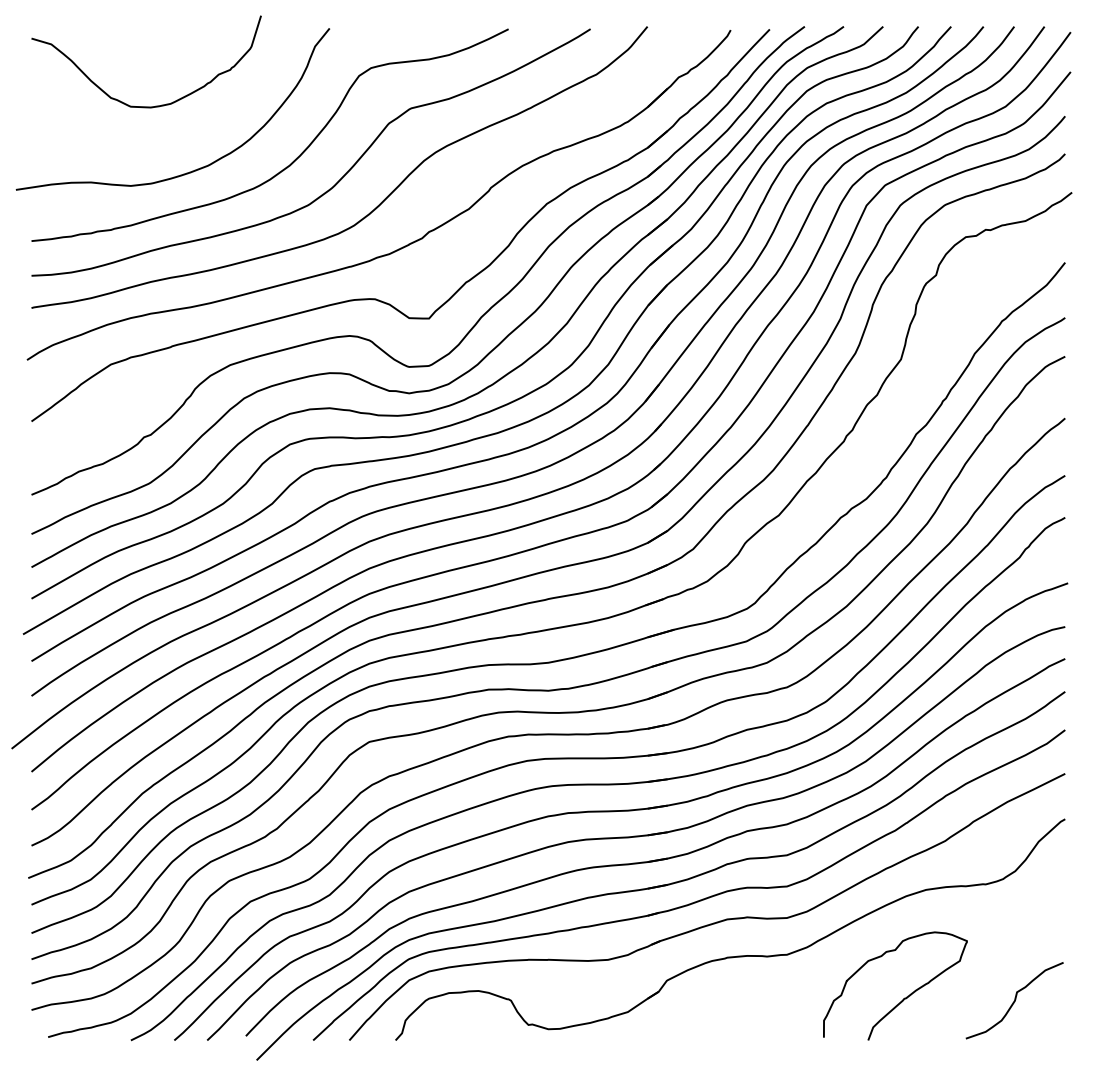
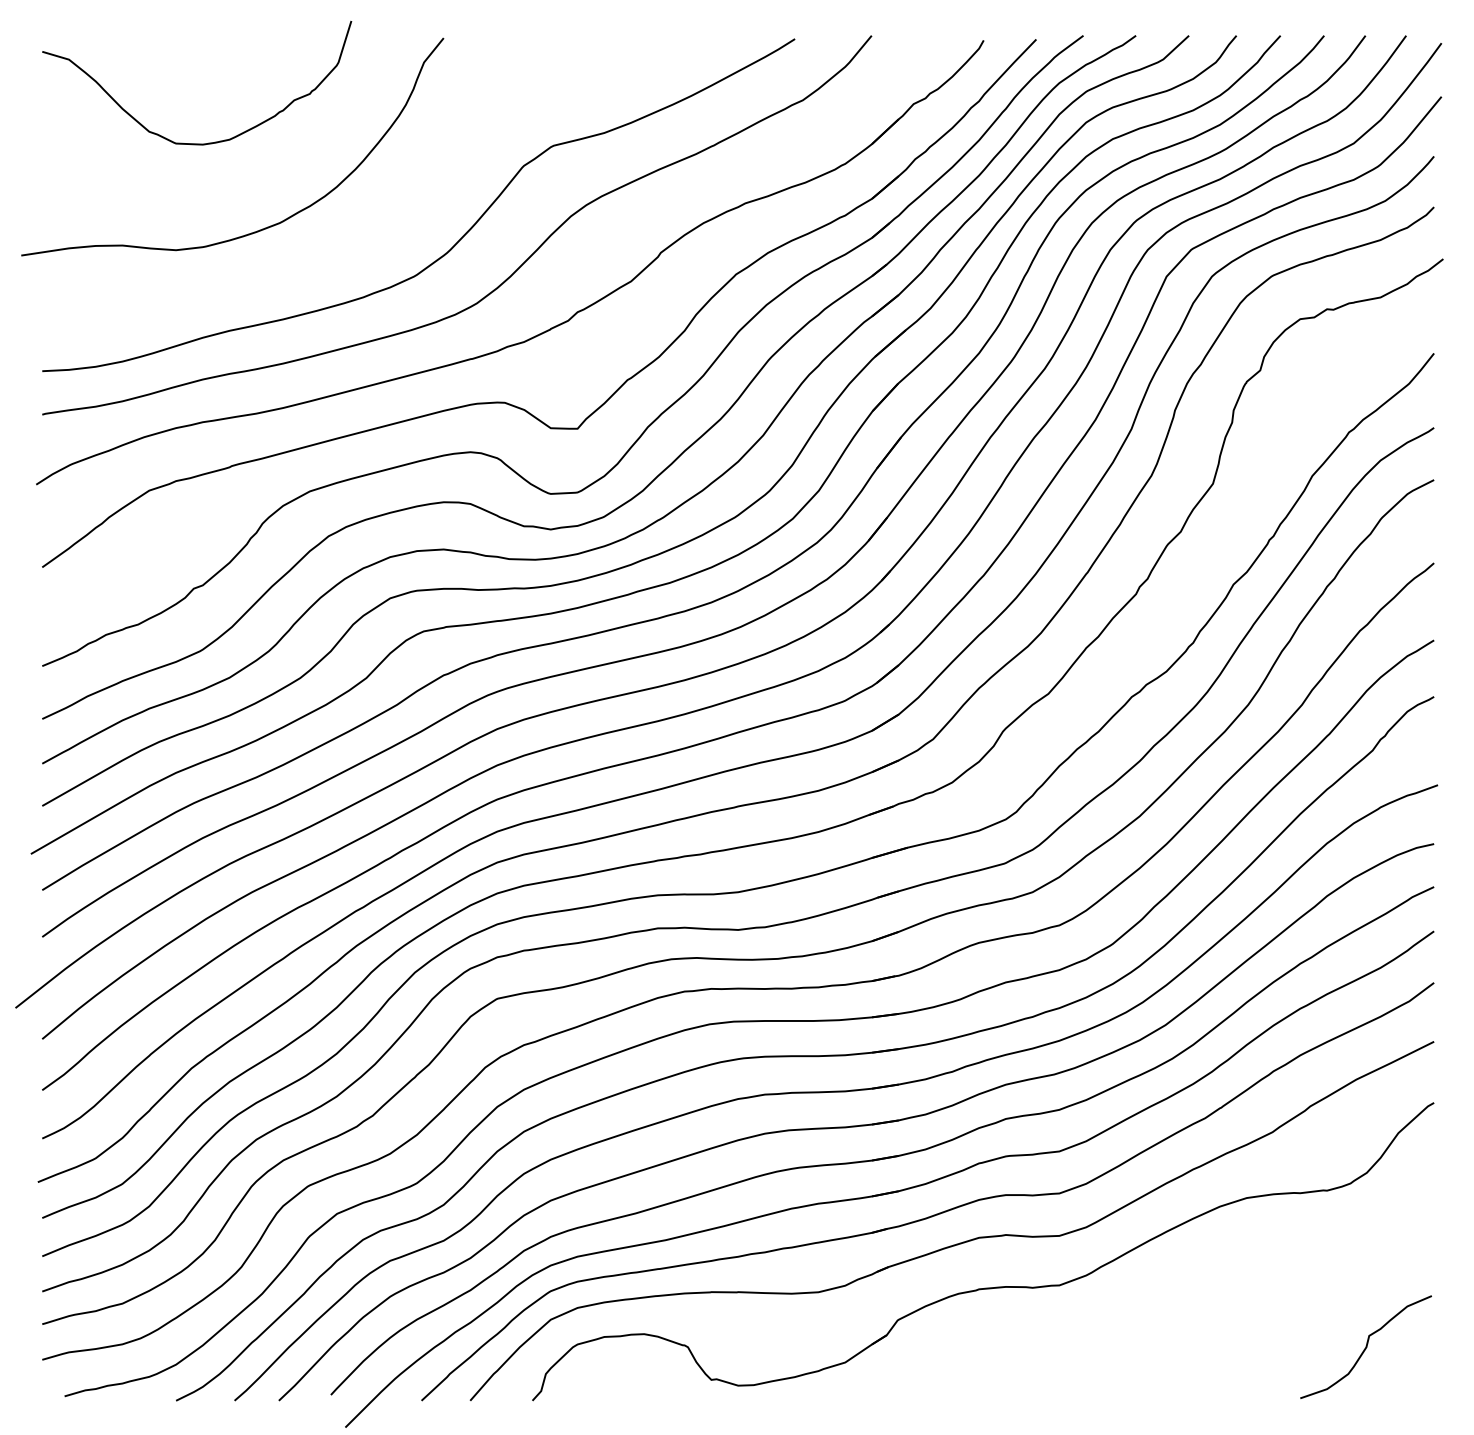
curve: (295, 159) -> (397, 214), removed
curve: (904, 997) -> (1217, 1343), removed

